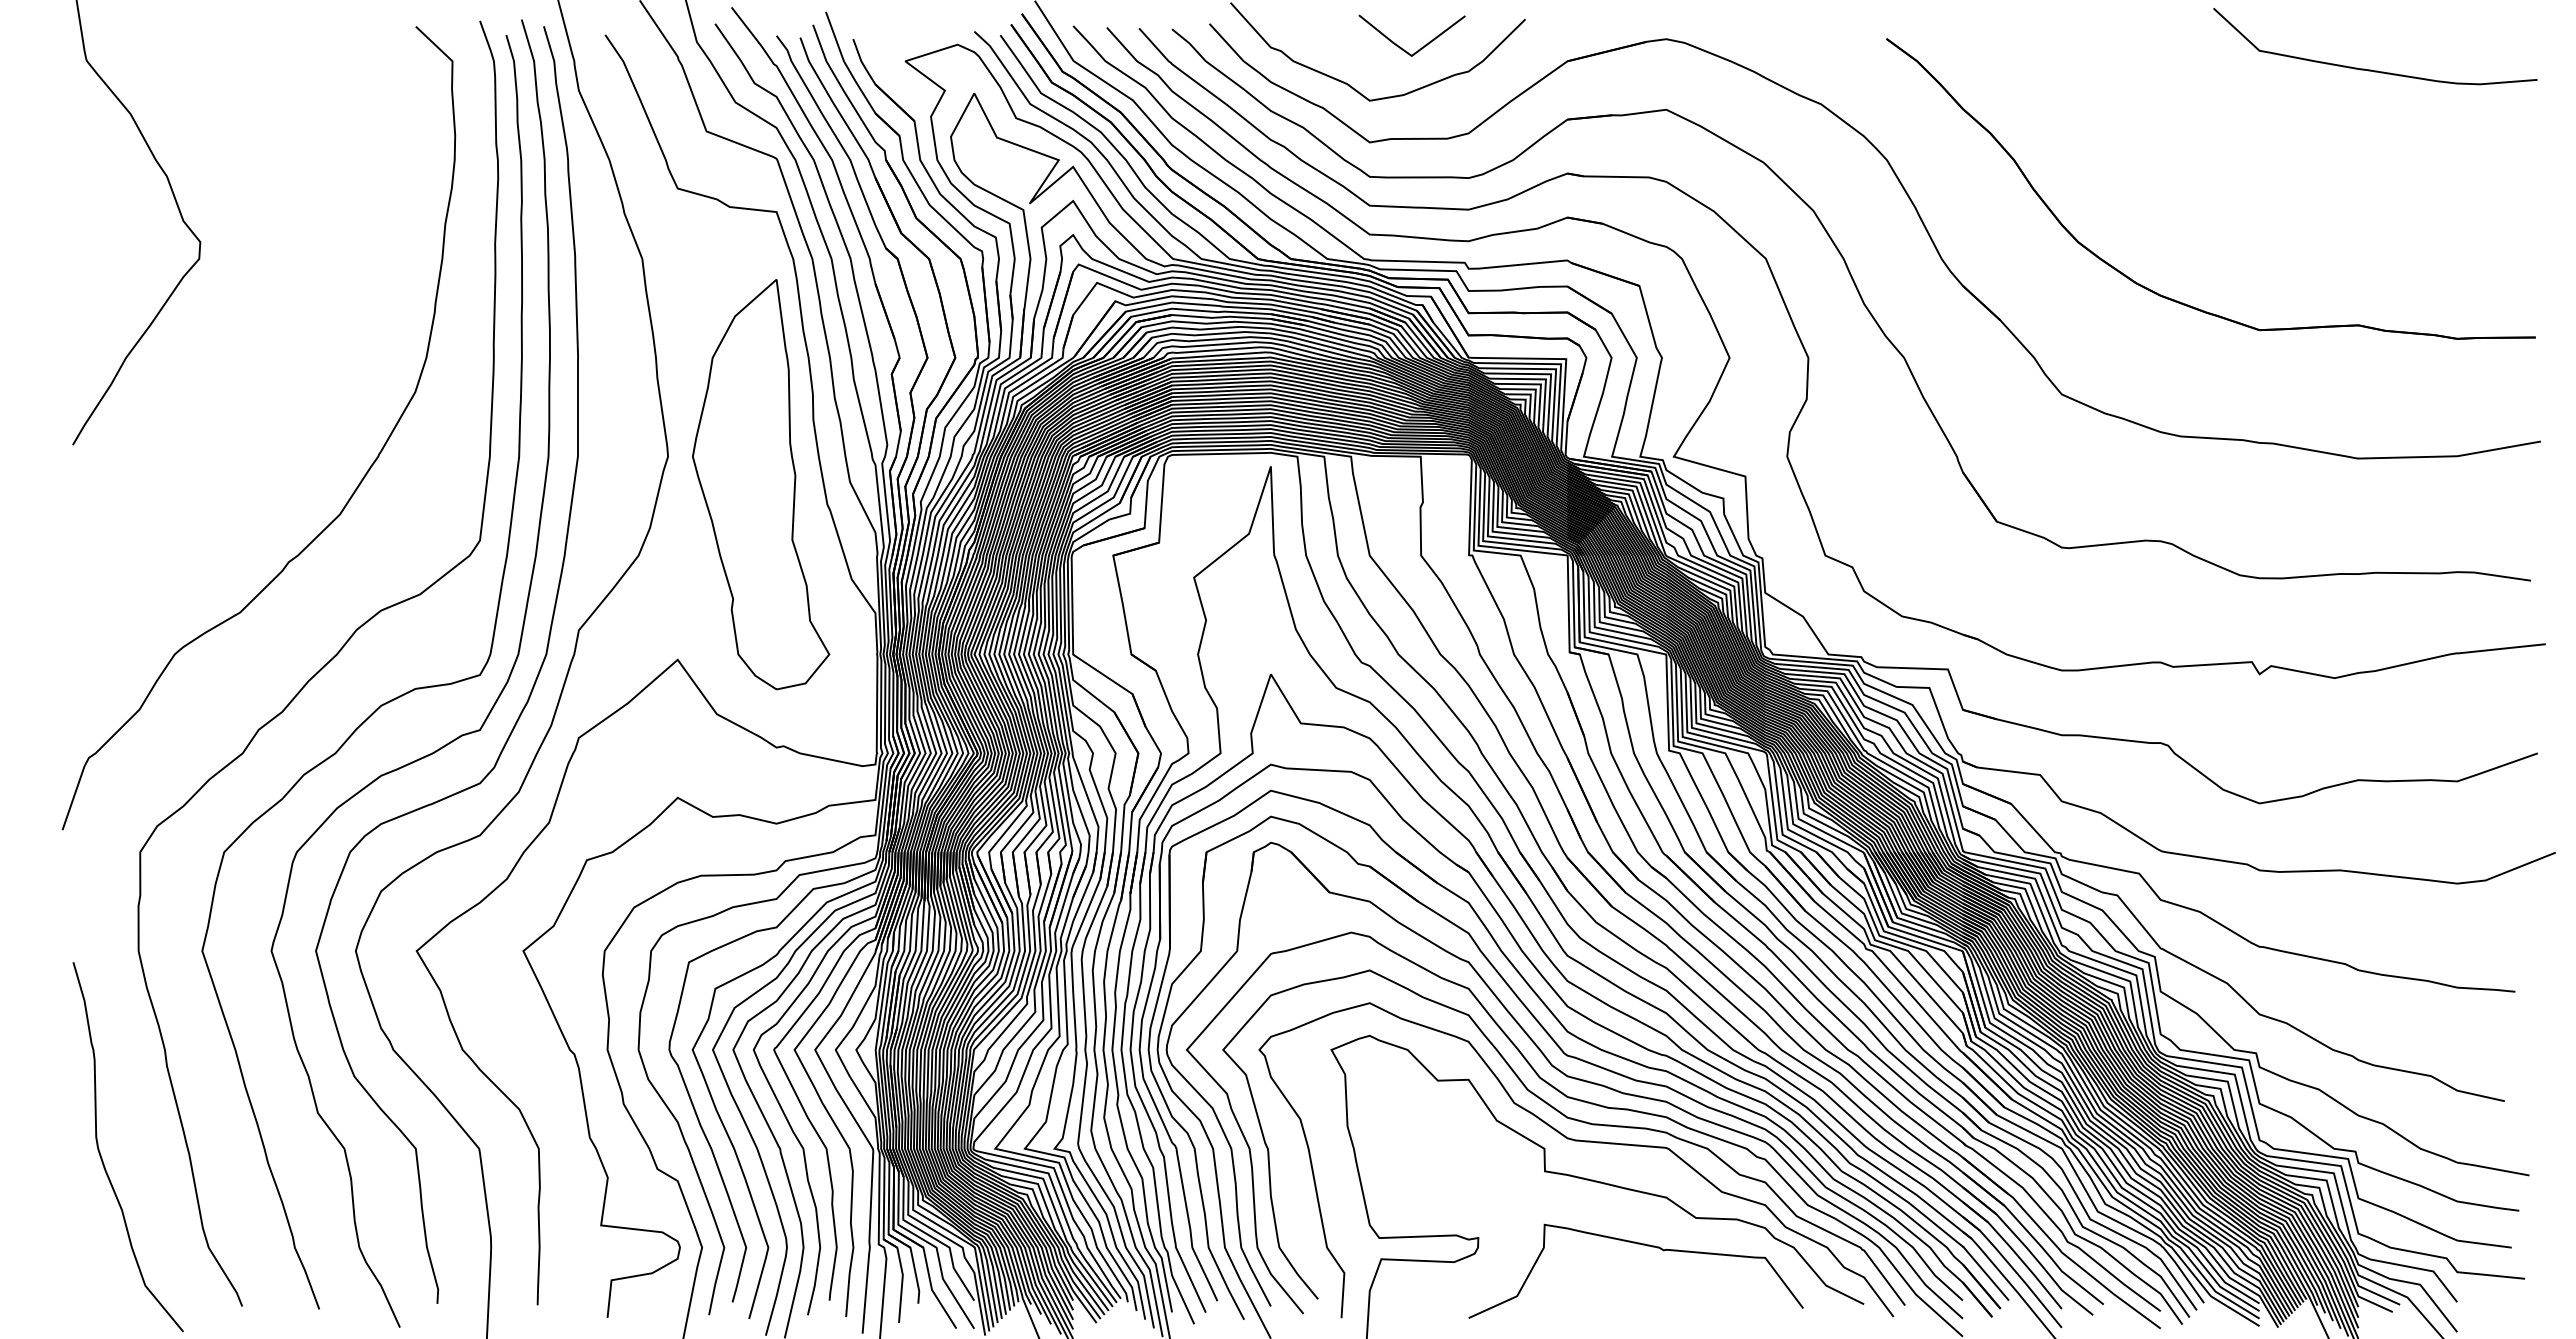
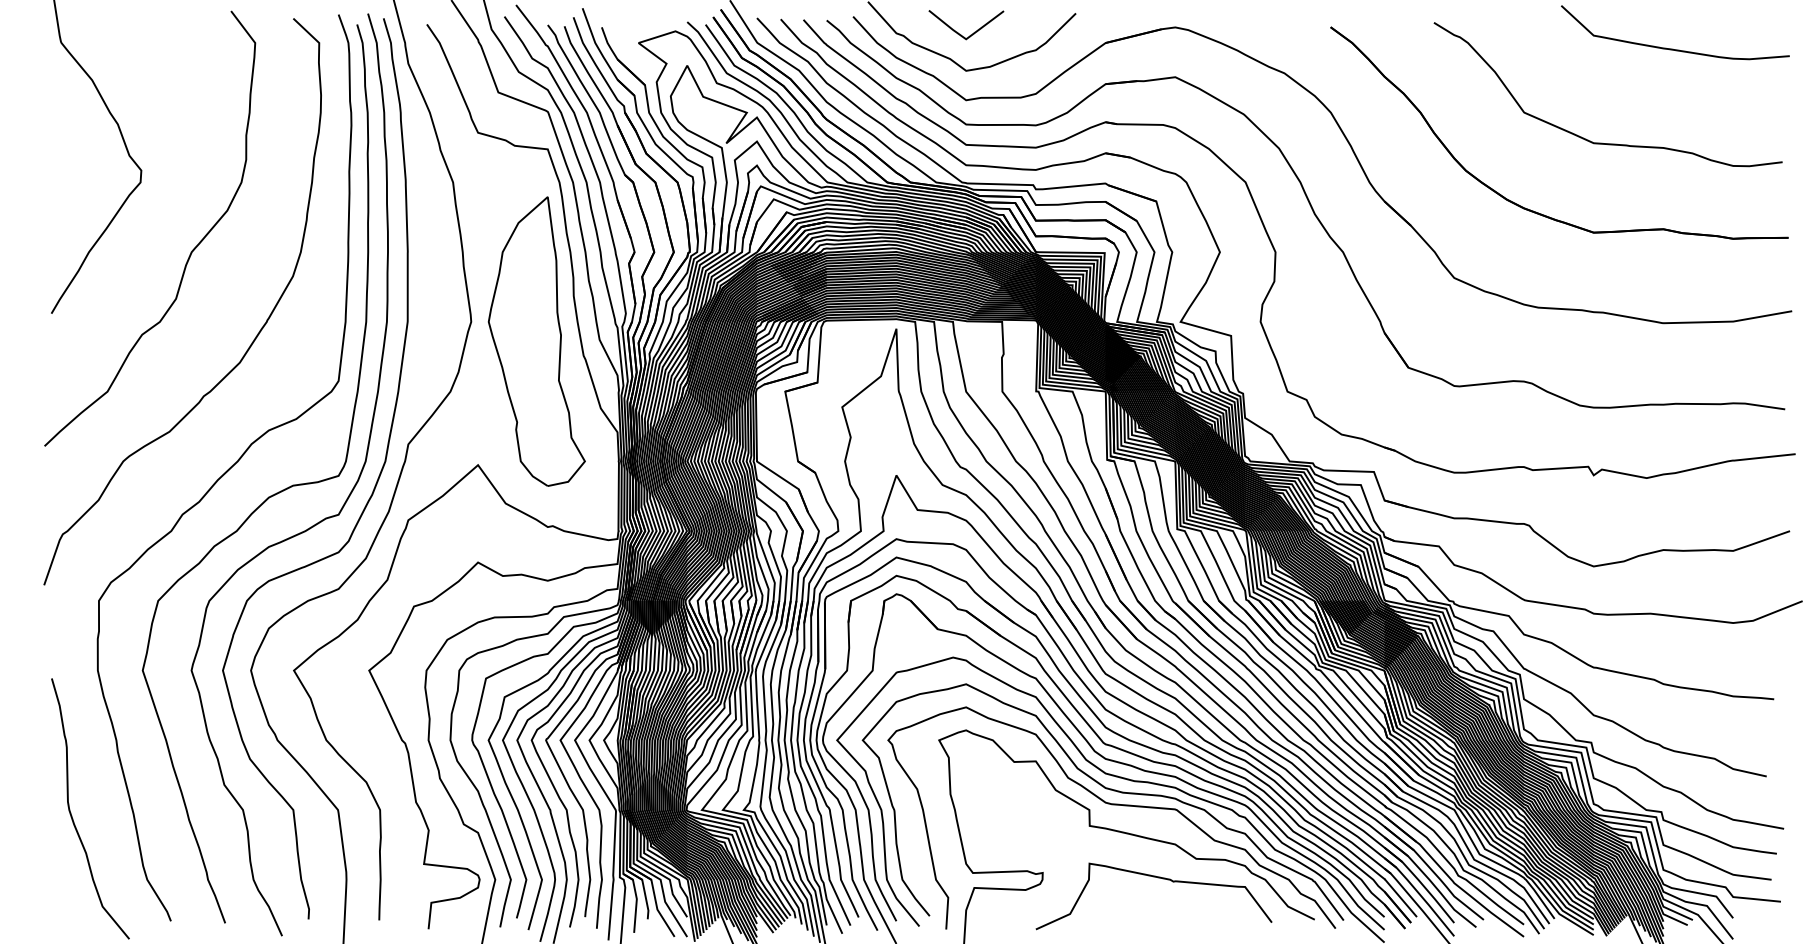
line: (1403, 48) -> (960, 34), moved
curve: (2279, 203) -> (1607, 143), added
curve: (270, 357) -> (190, 251), added

